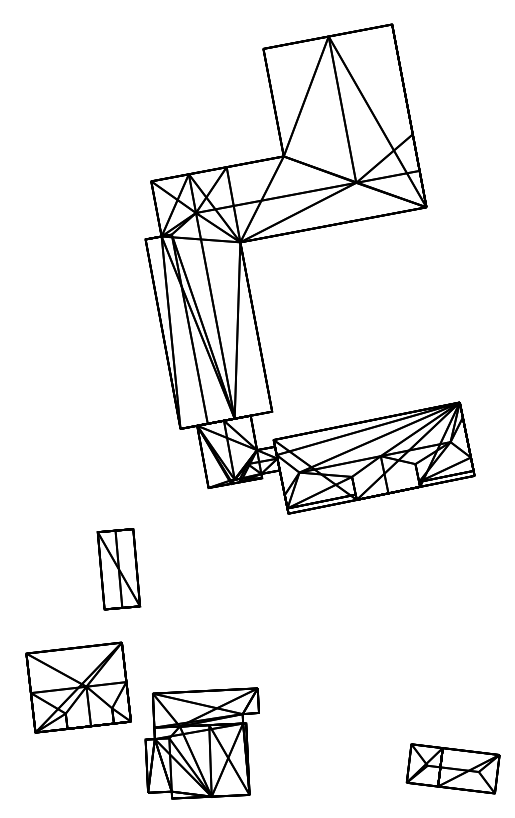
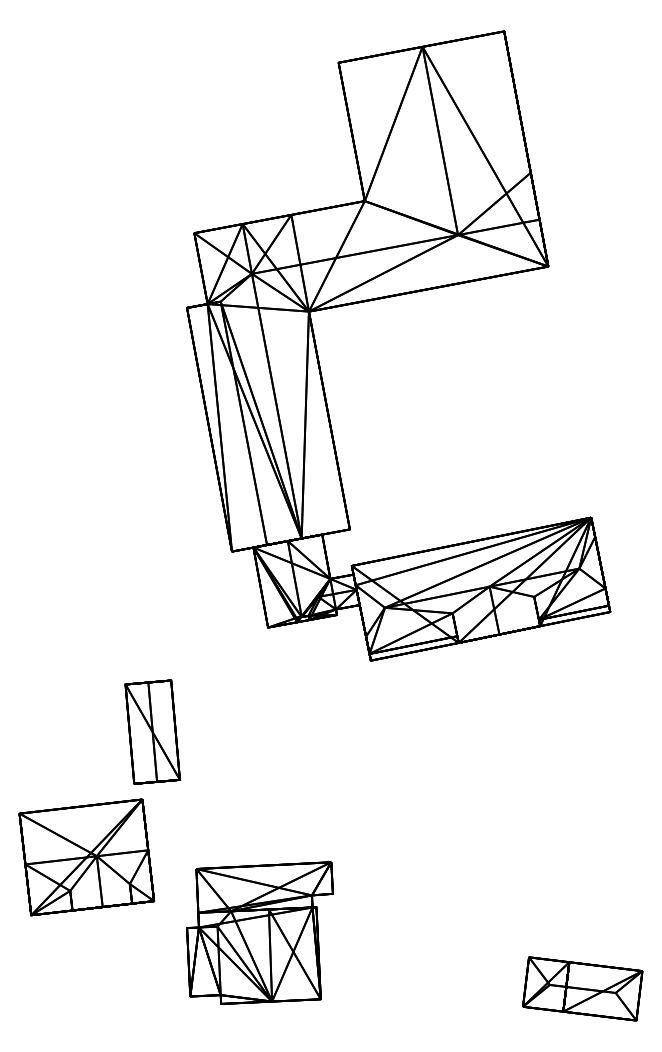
part: (78, 687) -> (86, 857), moved
part: (201, 743) -> (258, 933), moved

